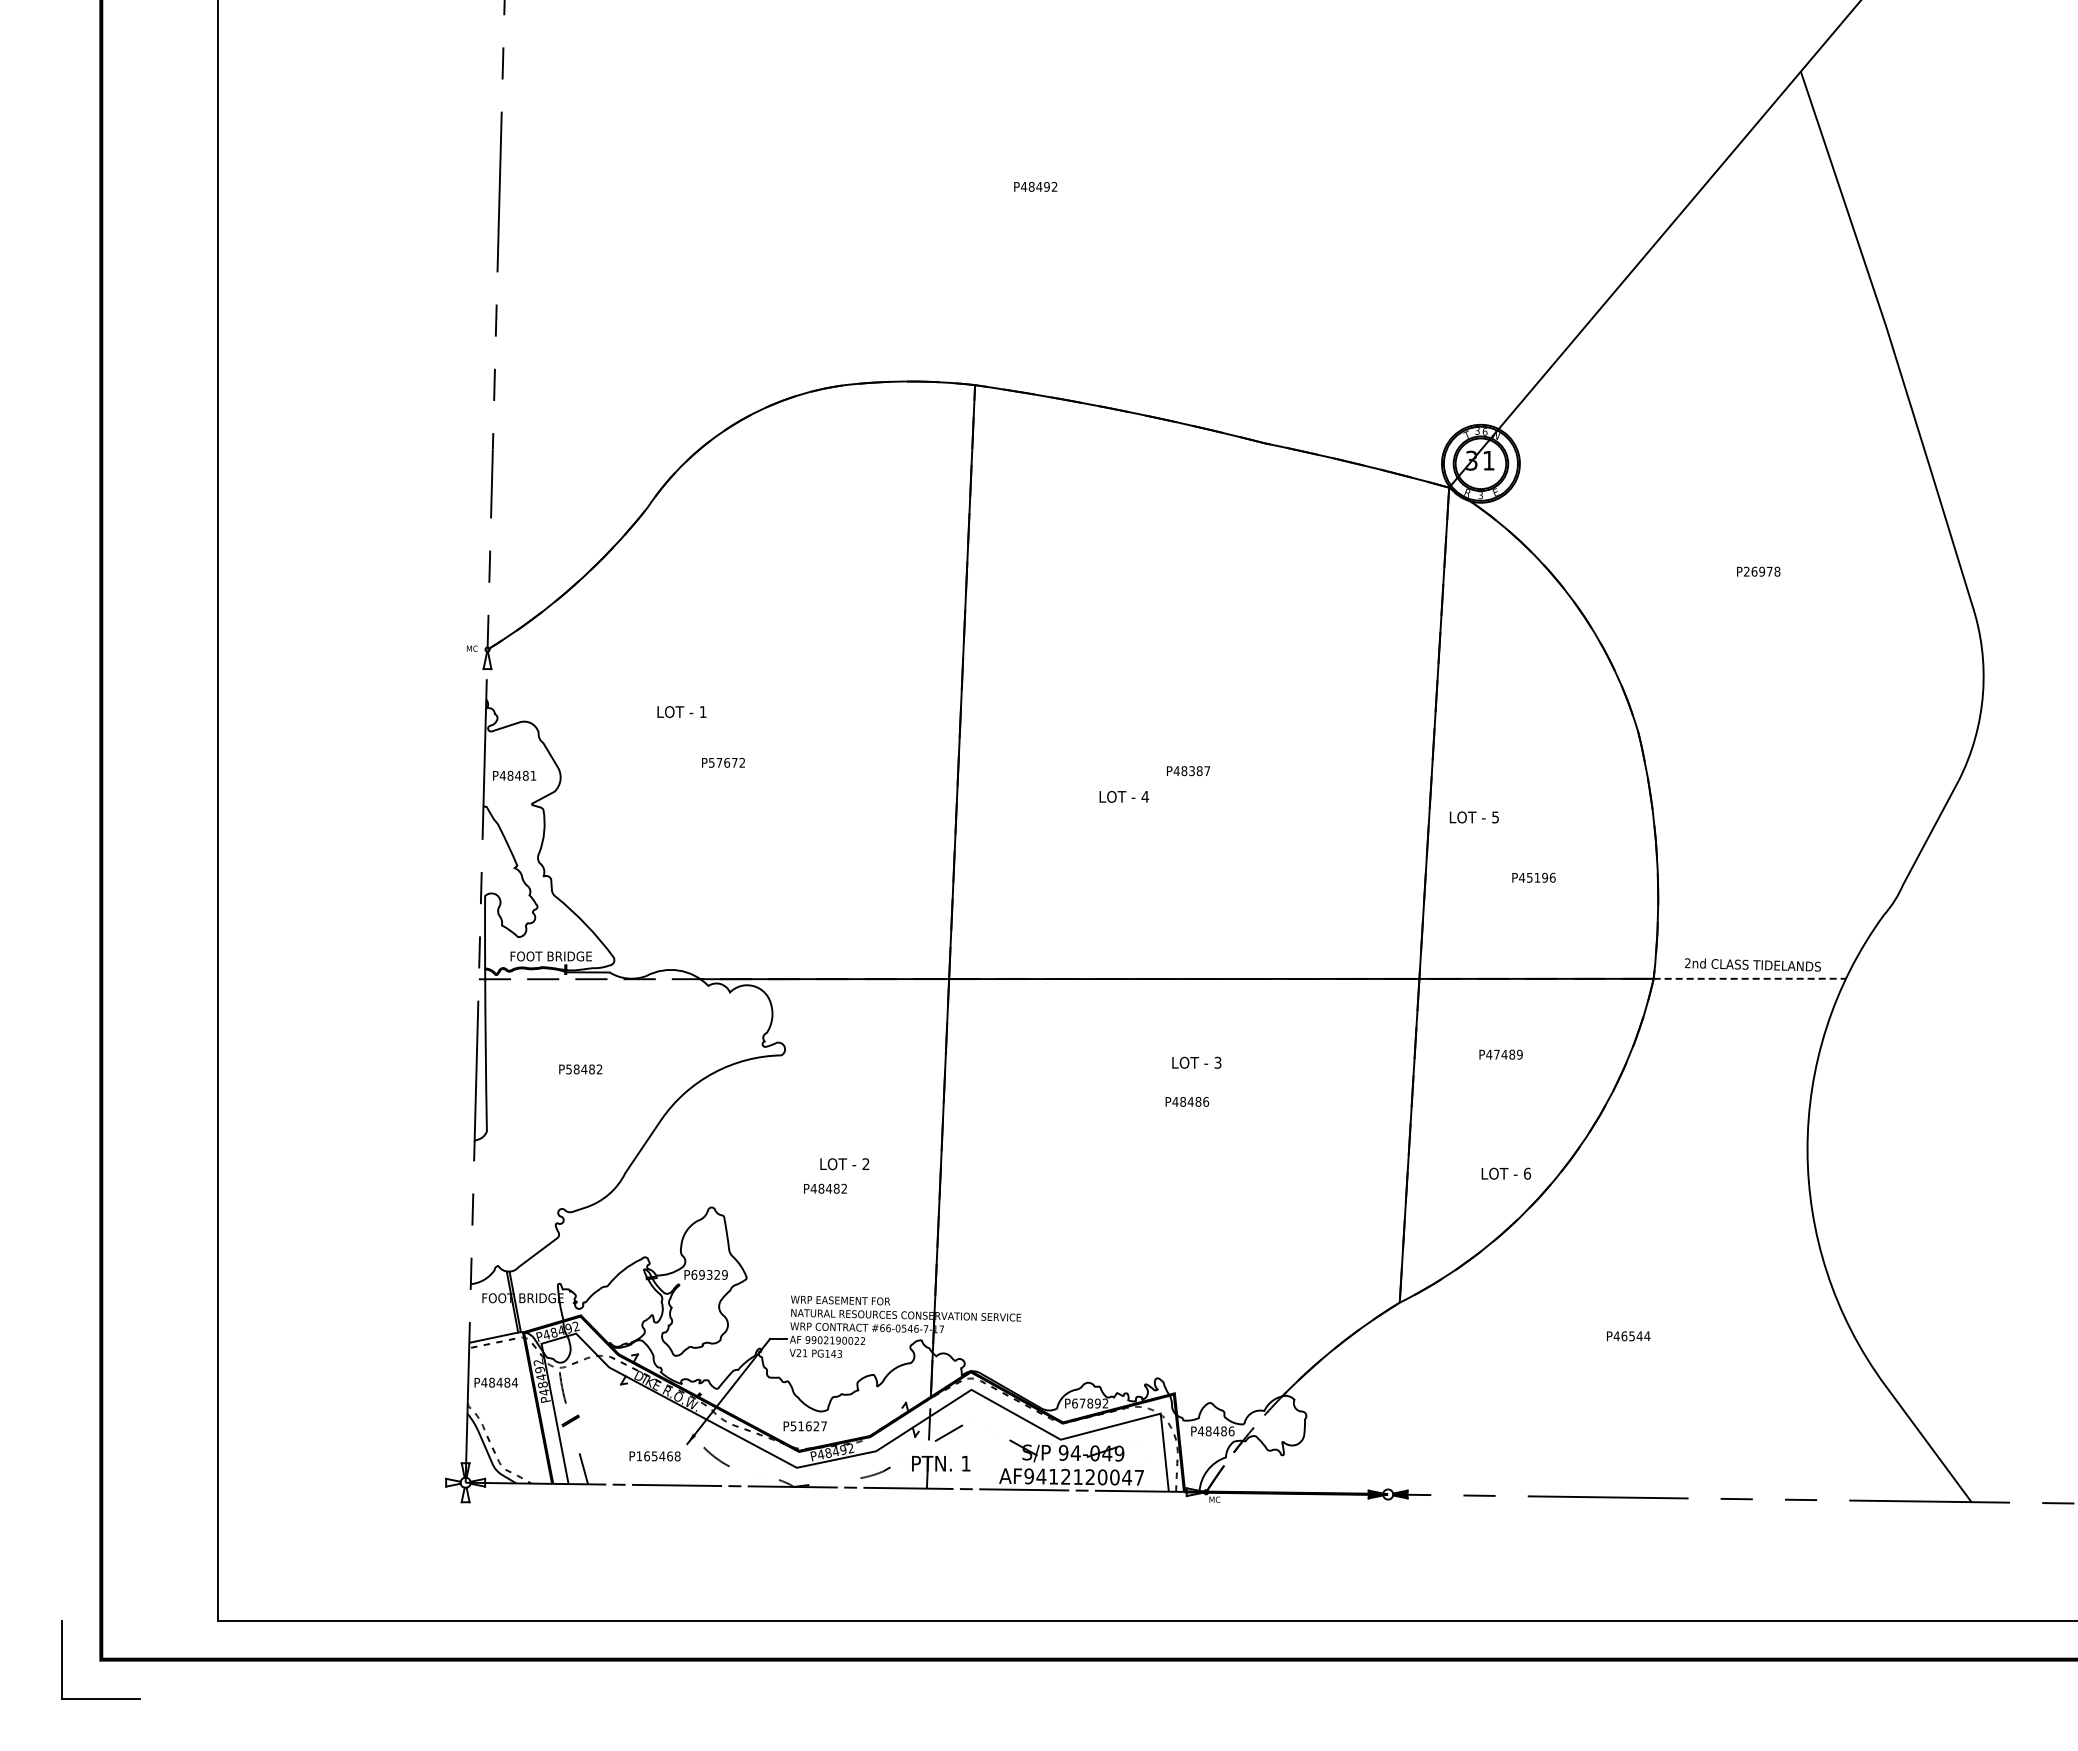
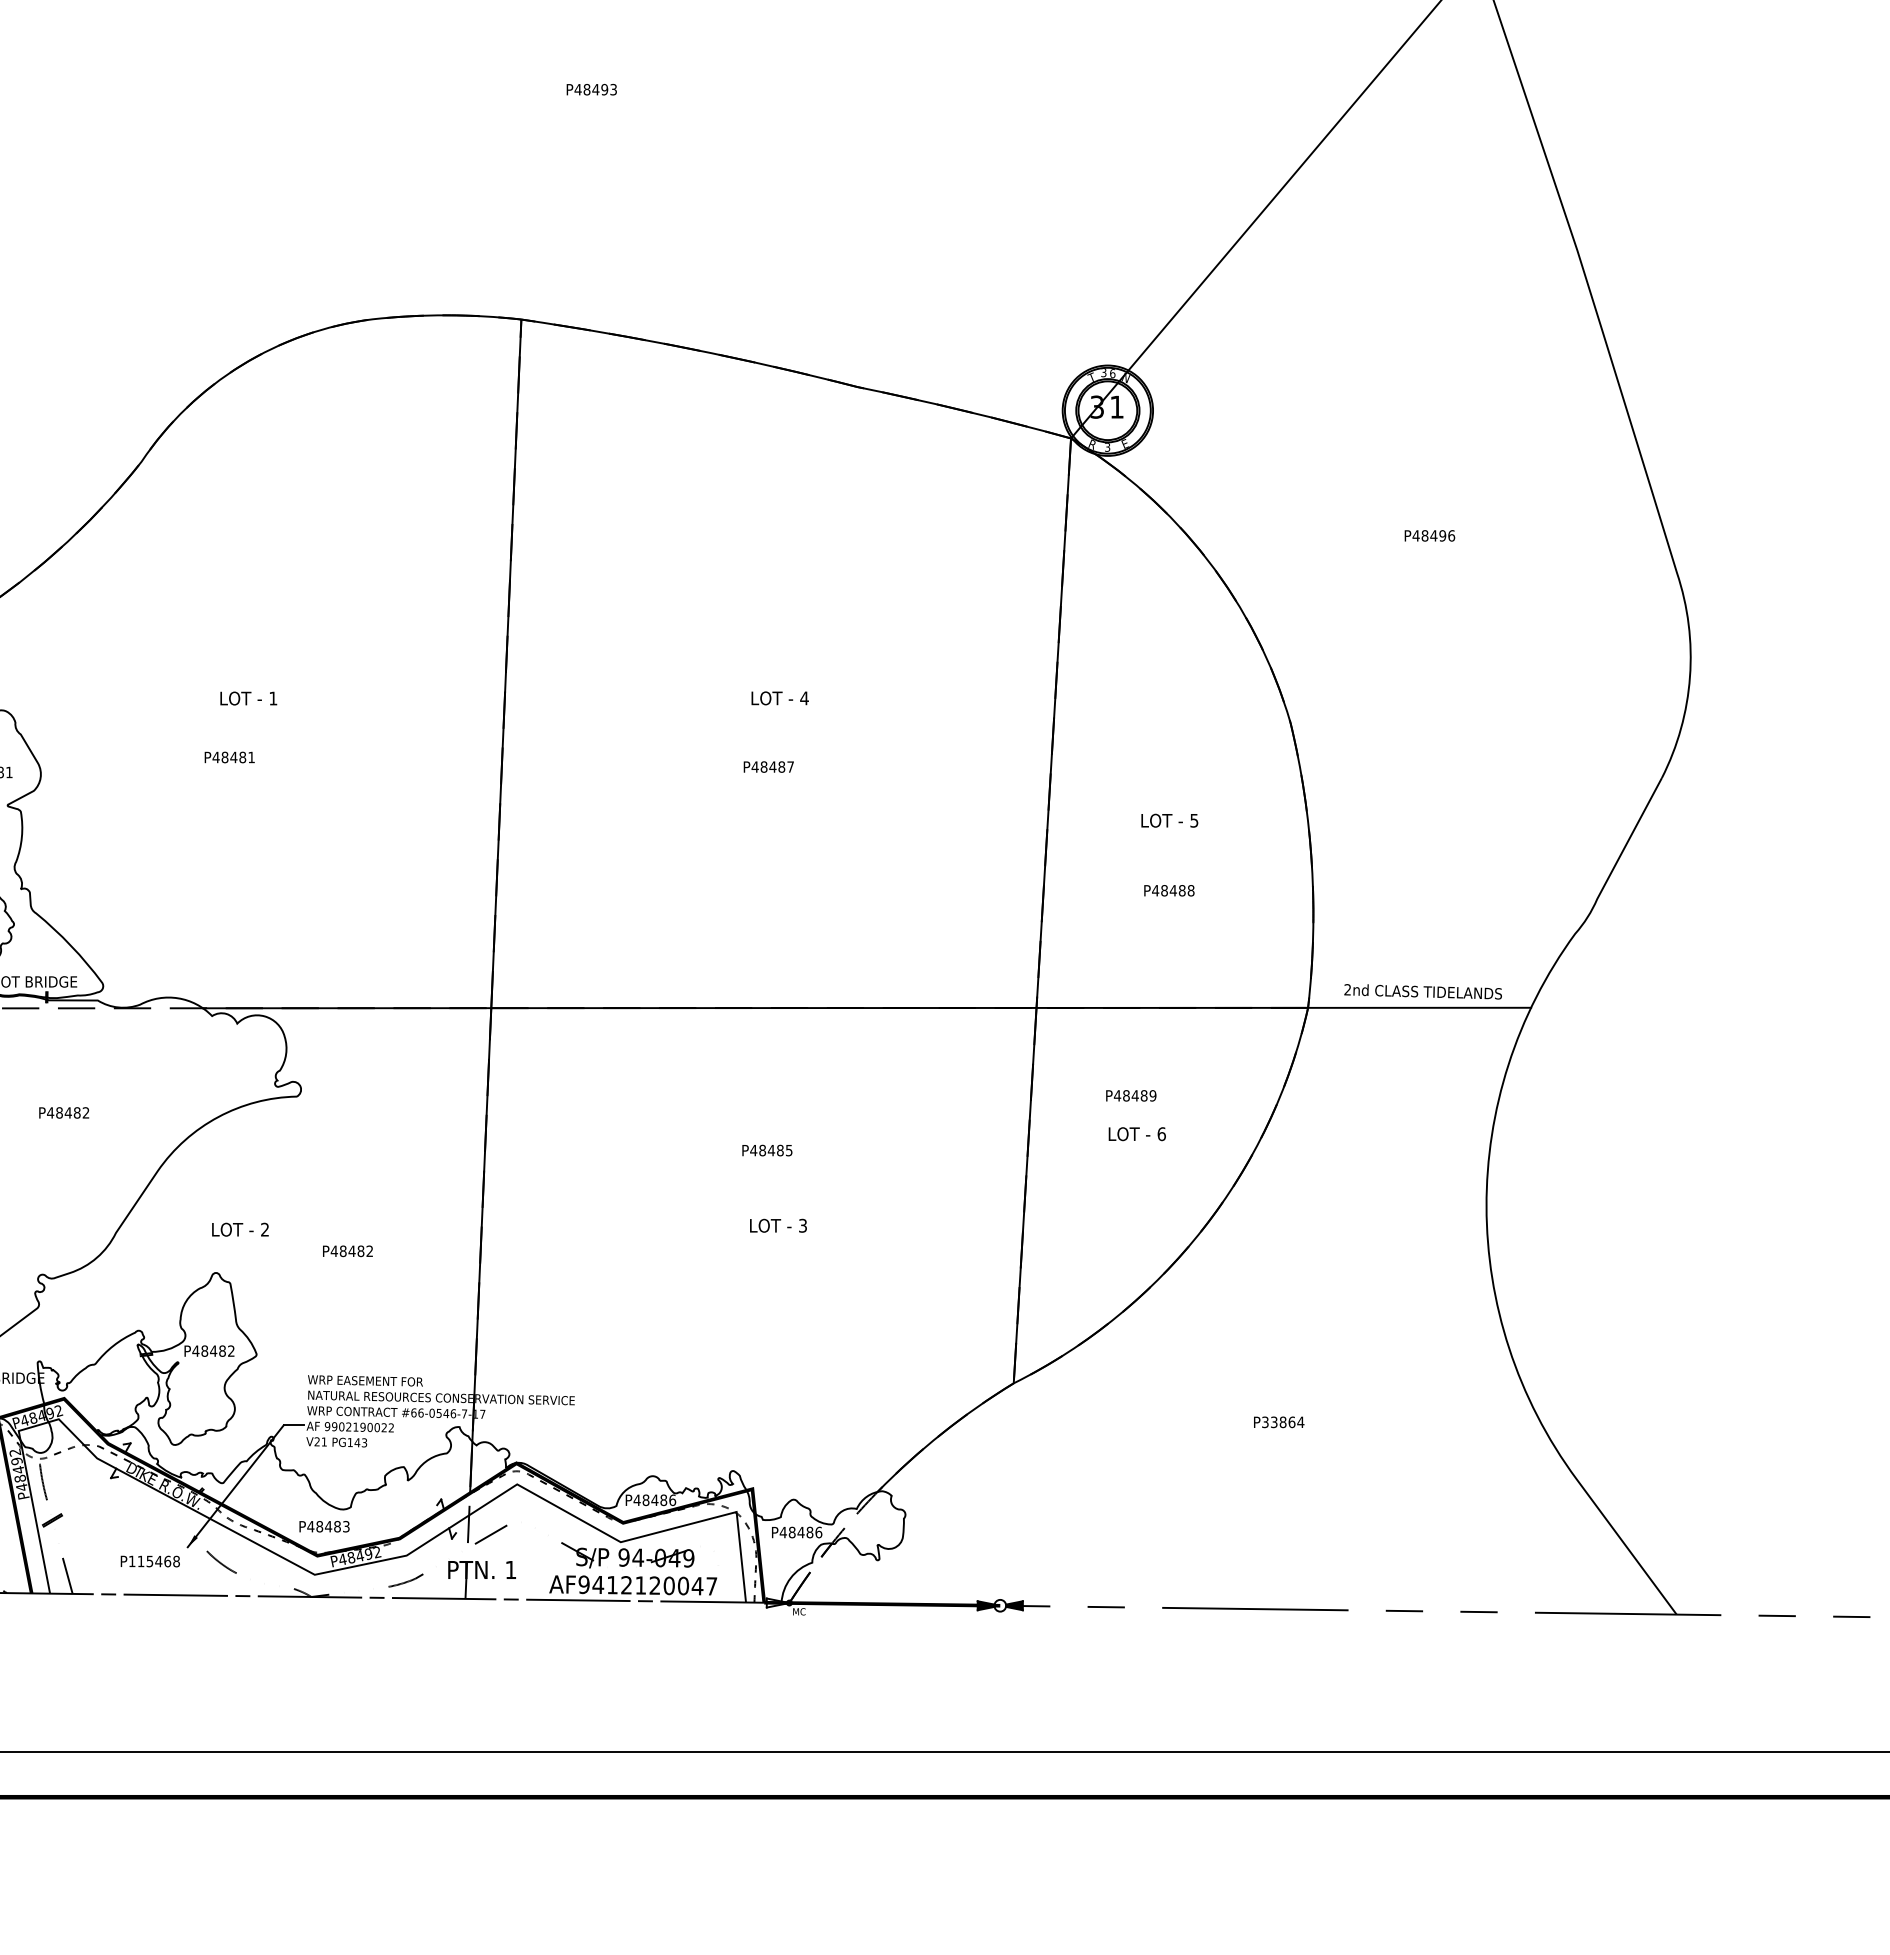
text: (1054, 186) -> (613, 89), P48492 -> P48493
text: (1761, 571) -> (1433, 535), P26978 -> P48496
text: (681, 711) -> (248, 697), moved
text: (726, 762) -> (233, 757), P57672 -> P48481
text: (1191, 771) -> (772, 767), P48387 -> P48487
text: (1124, 796) -> (780, 697), moved
text: (1473, 817) -> (1168, 820), moved
text: (1541, 877) -> (1178, 890), P45196 -> P48488
line: (1750, 978) -> (1420, 1007), dashed -> solid
text: (1496, 1054) -> (1125, 1095), P47489 -> P48489
text: (1196, 1062) -> (778, 1225), moved
text: (568, 1069) -> (49, 1112), P58482 -> P48482
text: (1206, 1101) -> (789, 1150), P48486 -> P48485
text: (844, 1164) -> (240, 1230), moved
text: (1506, 1173) -> (1137, 1133), moved
text: (709, 1274) -> (213, 1350), P69329 -> P48482
text: (1627, 1336) -> (1277, 1422), P46544 -> P33864
text: (1089, 1403) -> (654, 1500), P67892 -> P48486
text: (808, 1426) -> (328, 1526), P51627 -> P48483
text: (647, 1456) -> (141, 1561), P165468 -> P115468

